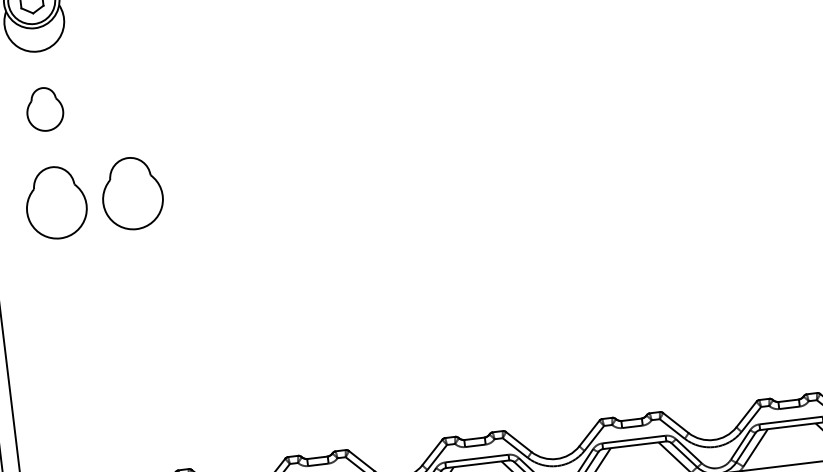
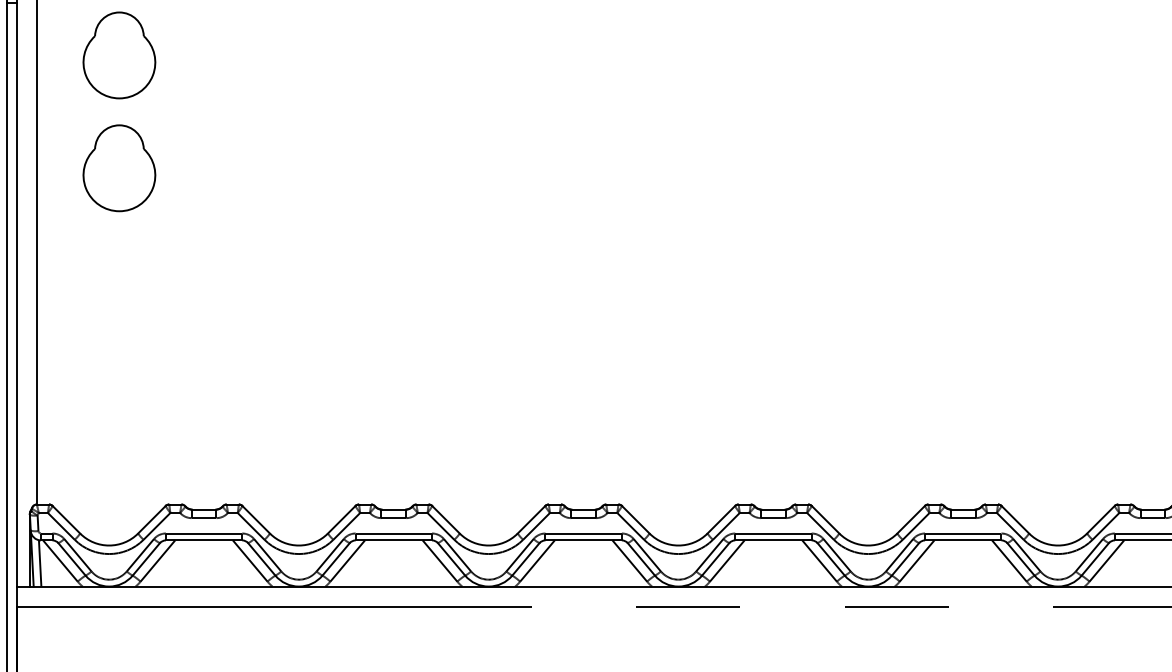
part: (44, 109) -> (119, 55), size x1.67
part: (132, 193) -> (211, 168), removed

